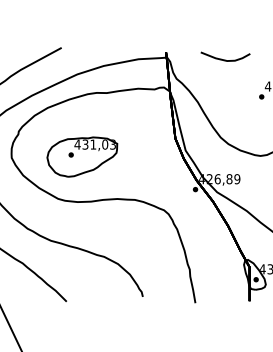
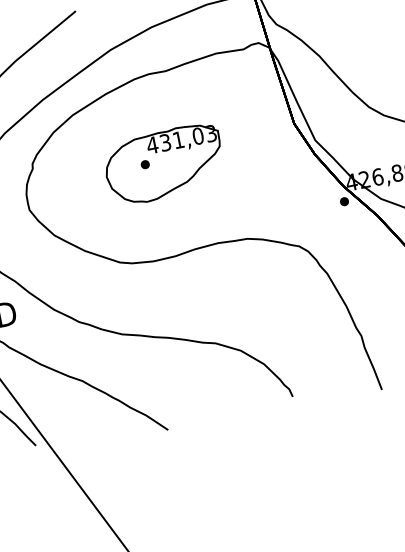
part: (82, 156) -> (164, 163), moved

